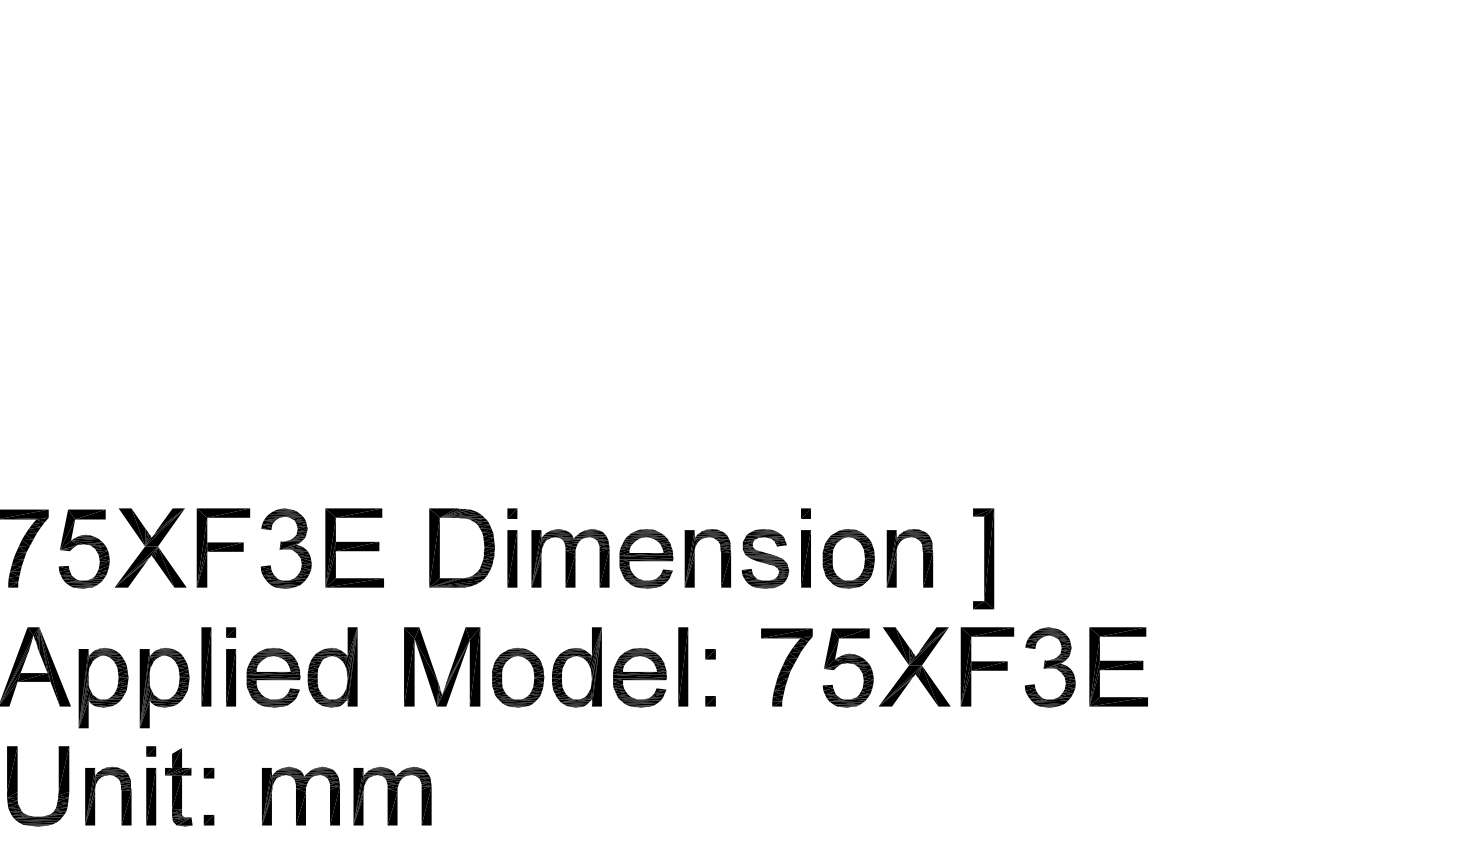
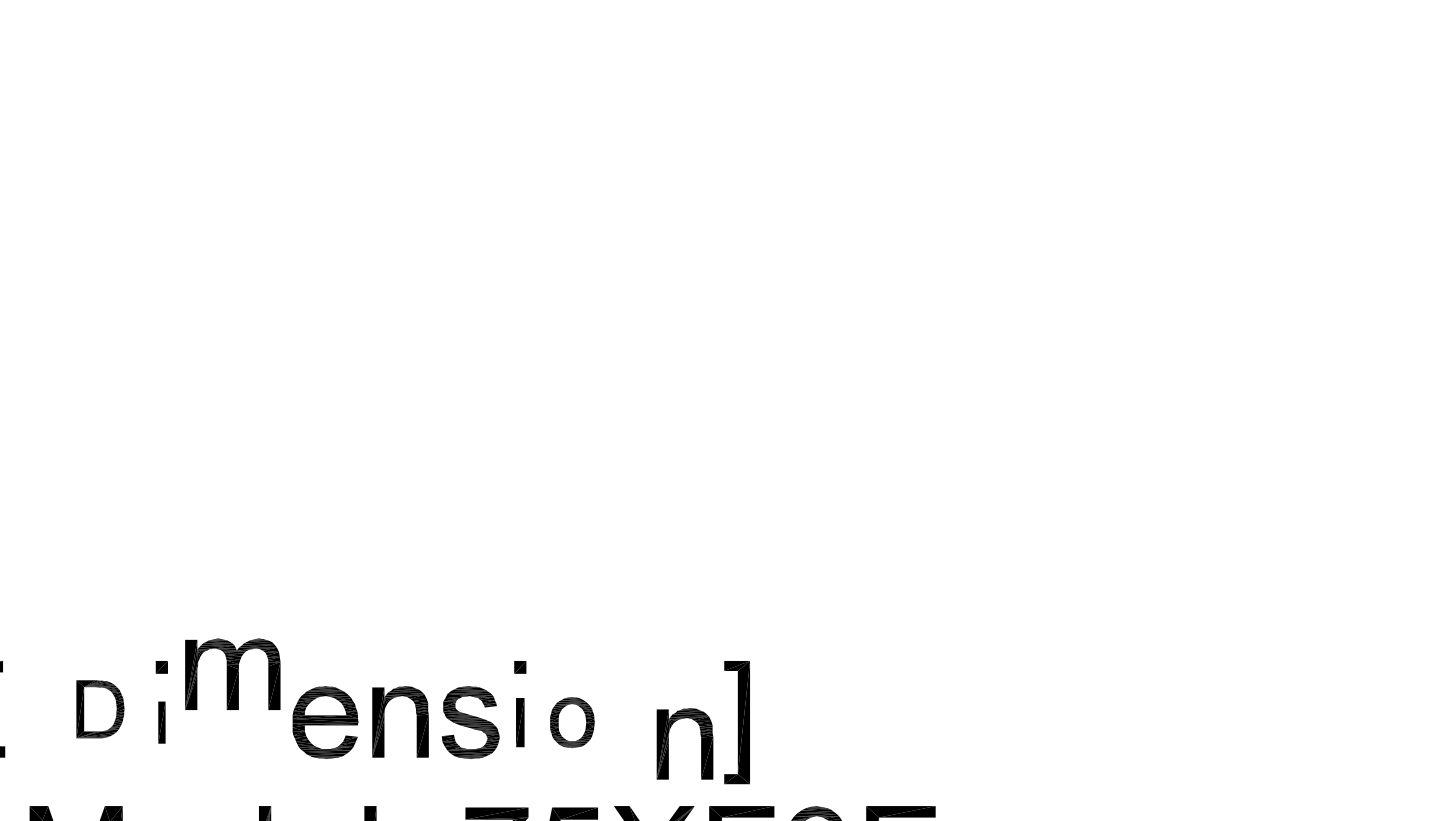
part: (461, 547) -> (99, 708), size x0.6
part: (512, 558) -> (162, 722), size x0.6
part: (570, 558) -> (232, 674), moved
part: (805, 558) -> (519, 722), size x0.7
part: (848, 558) -> (572, 722), size x0.7
part: (896, 558) -> (668, 744), moved

